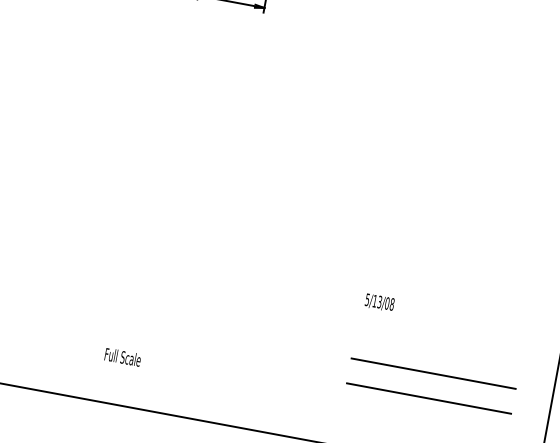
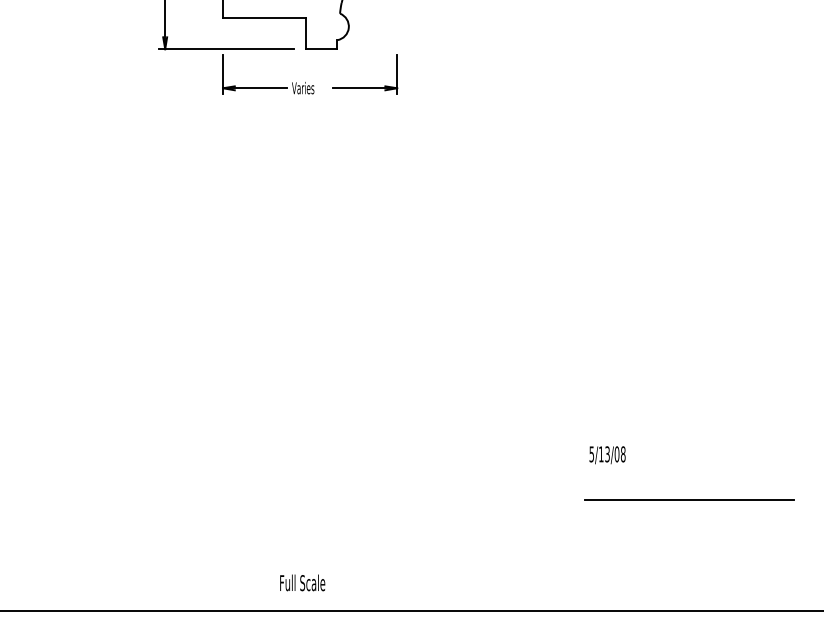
text: (379, 303) -> (607, 455), moved
text: (122, 356) -> (302, 582), moved
line: (428, 398) -> (688, 531), removed

